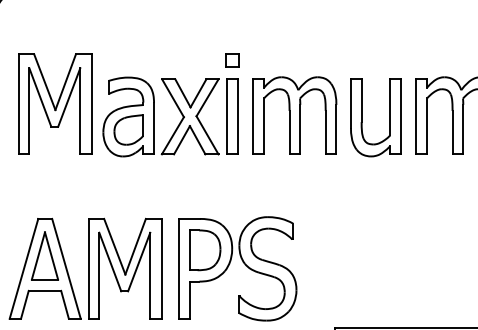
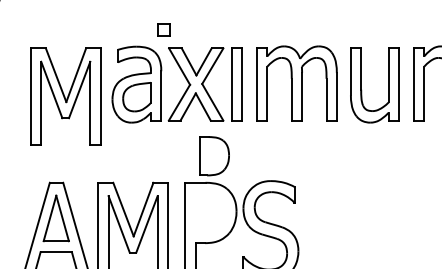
part: (232, 60) -> (163, 30), moved
part: (55, 103) -> (66, 95), moved
part: (205, 250) -> (214, 156), moved

